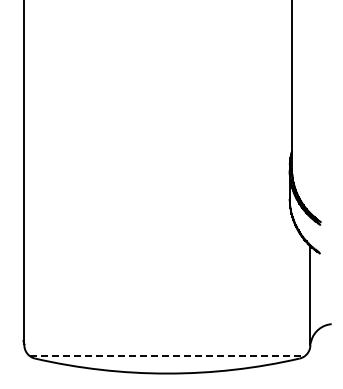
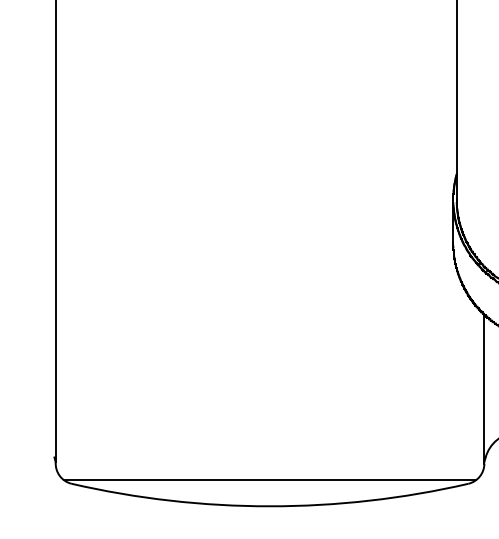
line: (167, 355) -> (270, 479), dashed -> solid

